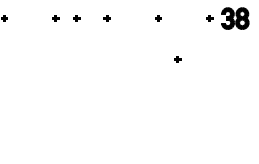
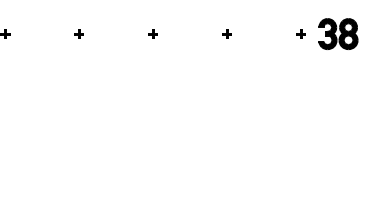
part: (76, 18) -> (109, 33), removed
part: (177, 59) -> (254, 93), removed

